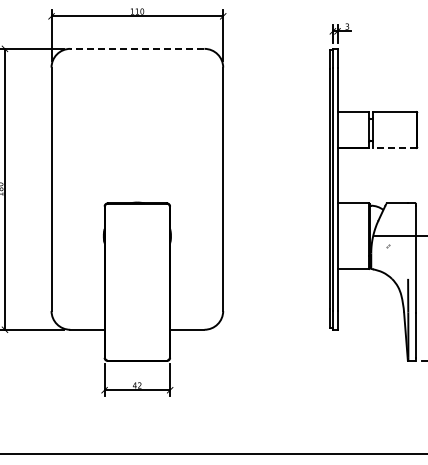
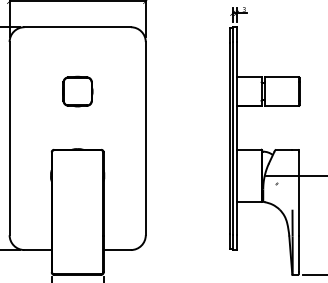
line: (136, 48) -> (77, 26), dashed -> solid
part: (136, 129) -> (77, 91), added
line: (395, 147) -> (282, 105), dashed -> solid

